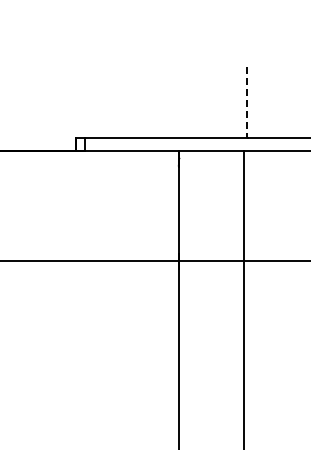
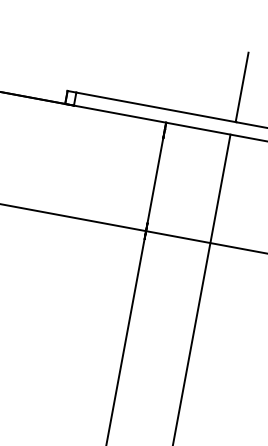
line: (247, 102) -> (242, 87), dashed -> solid

